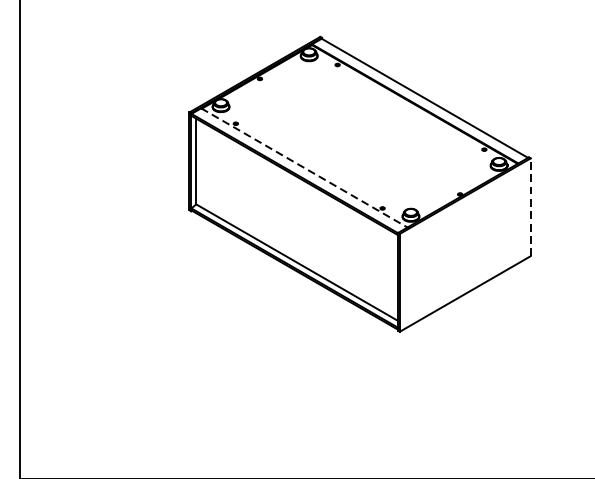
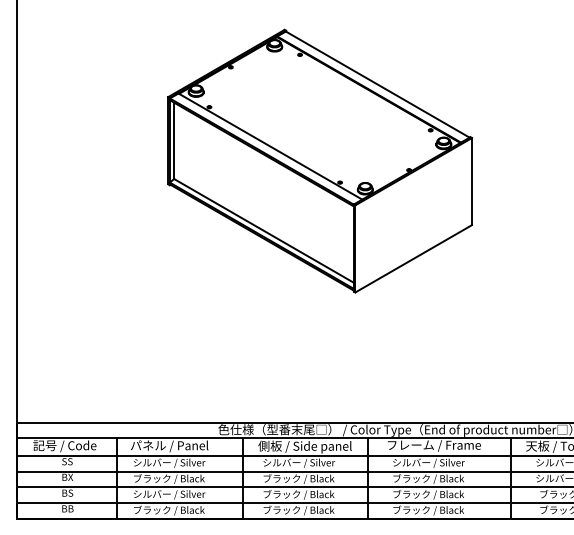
line: (304, 167) -> (270, 146), dashed -> solid
line: (530, 207) -> (471, 181), dashed -> solid

